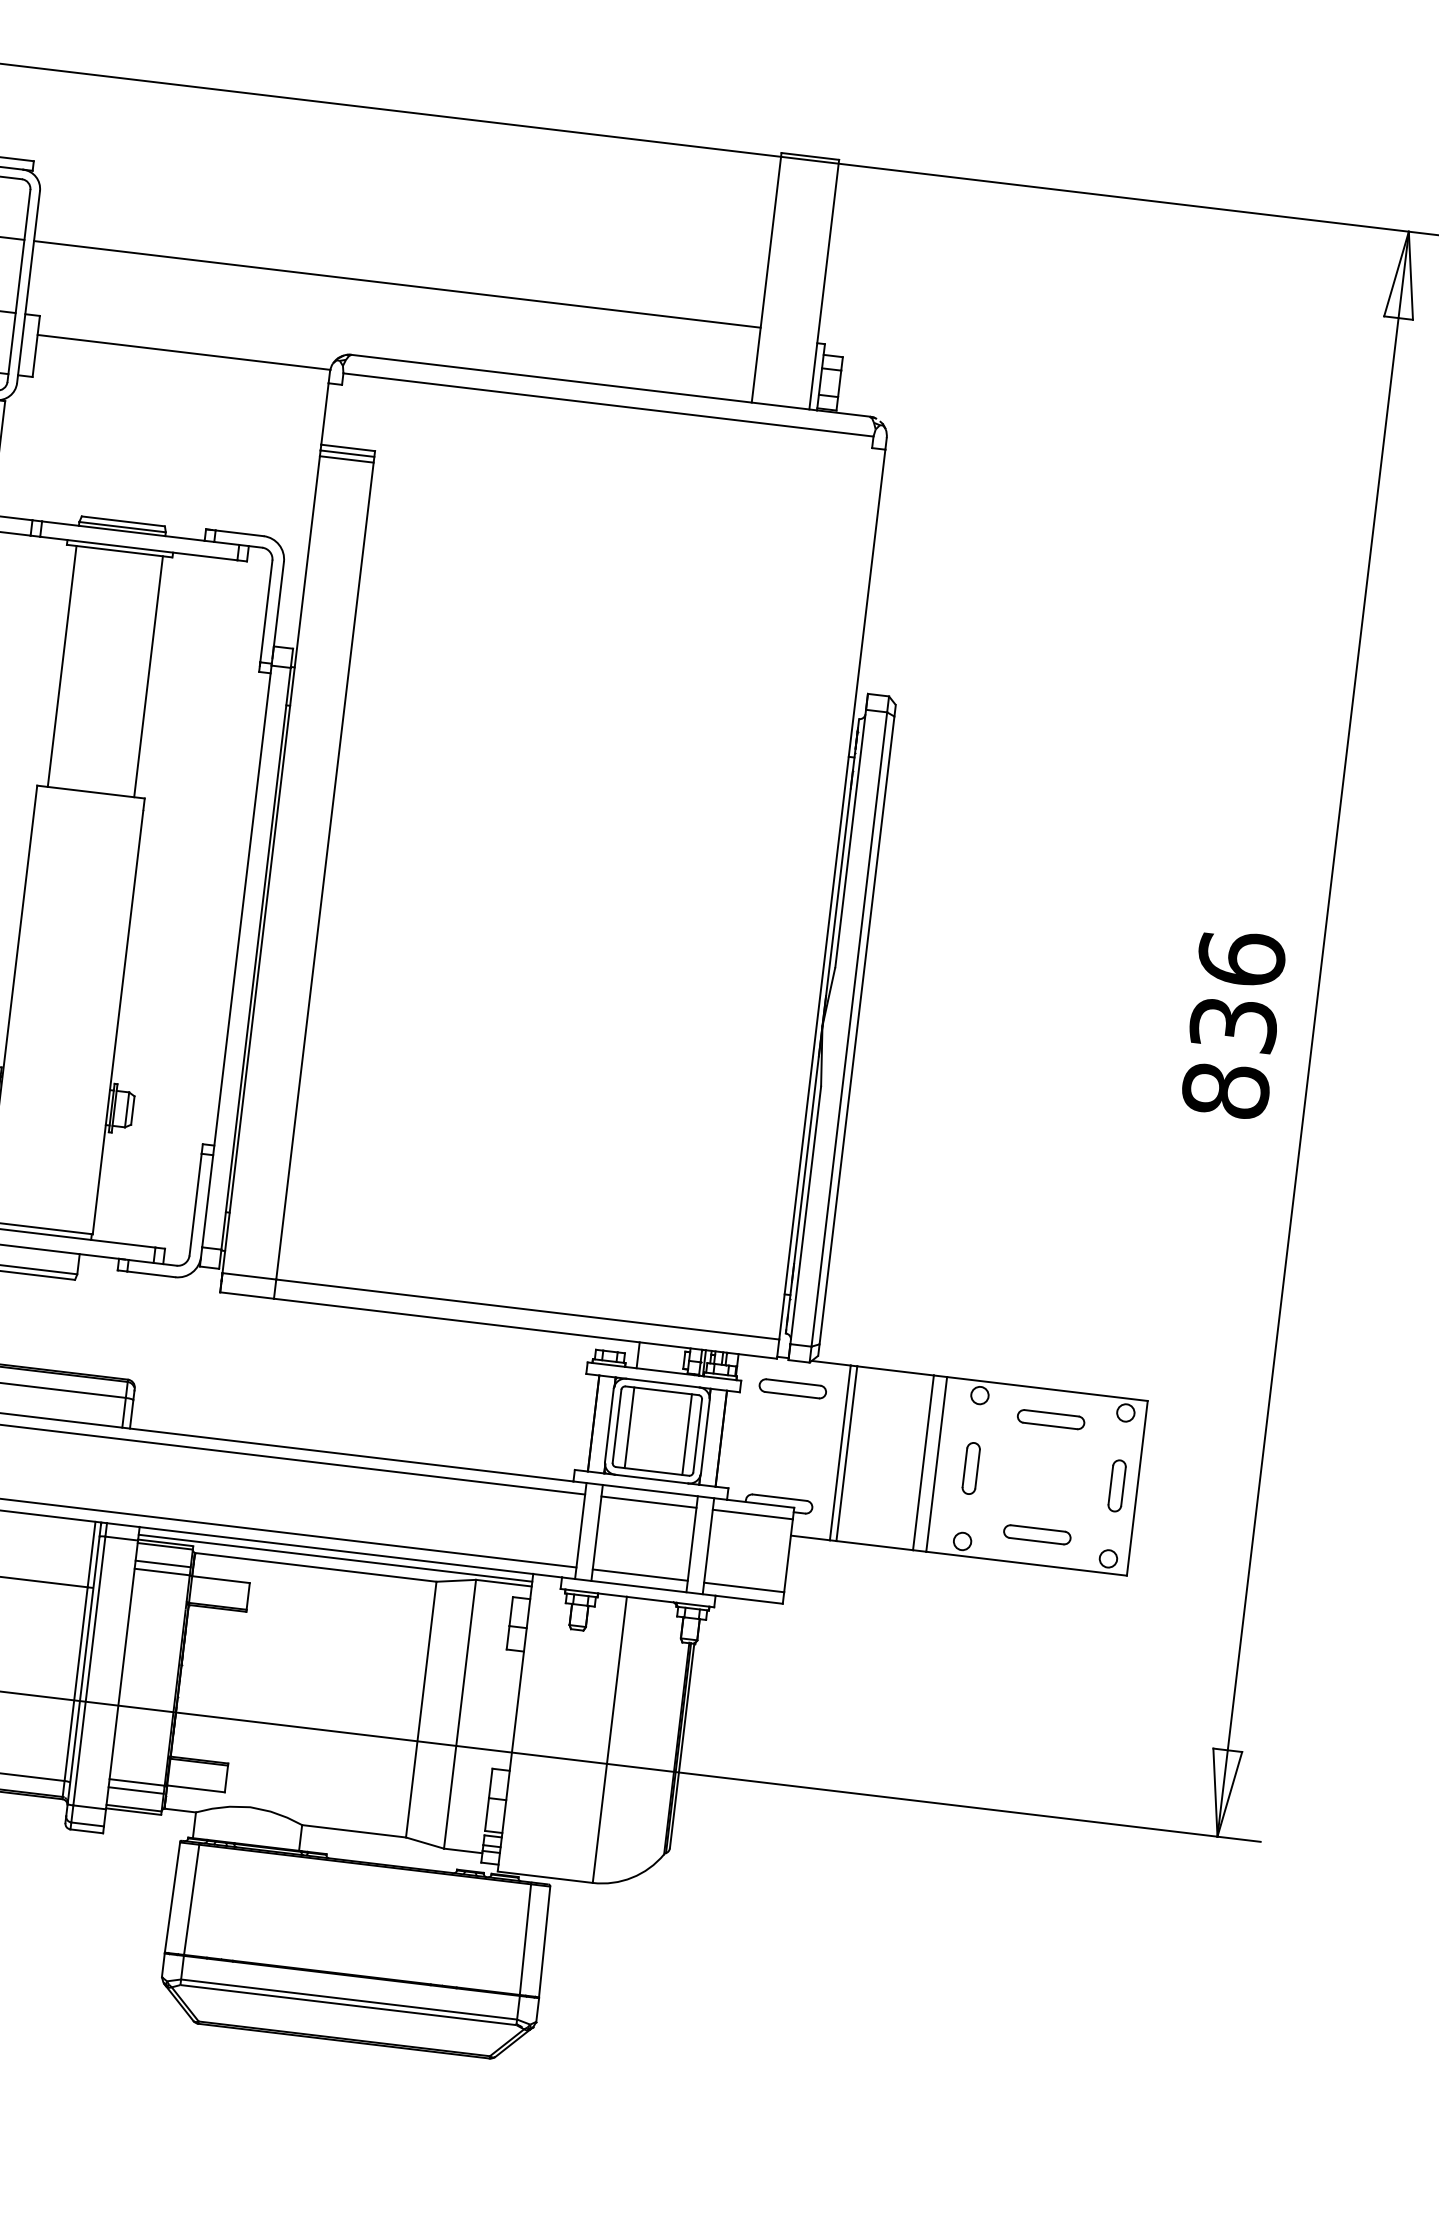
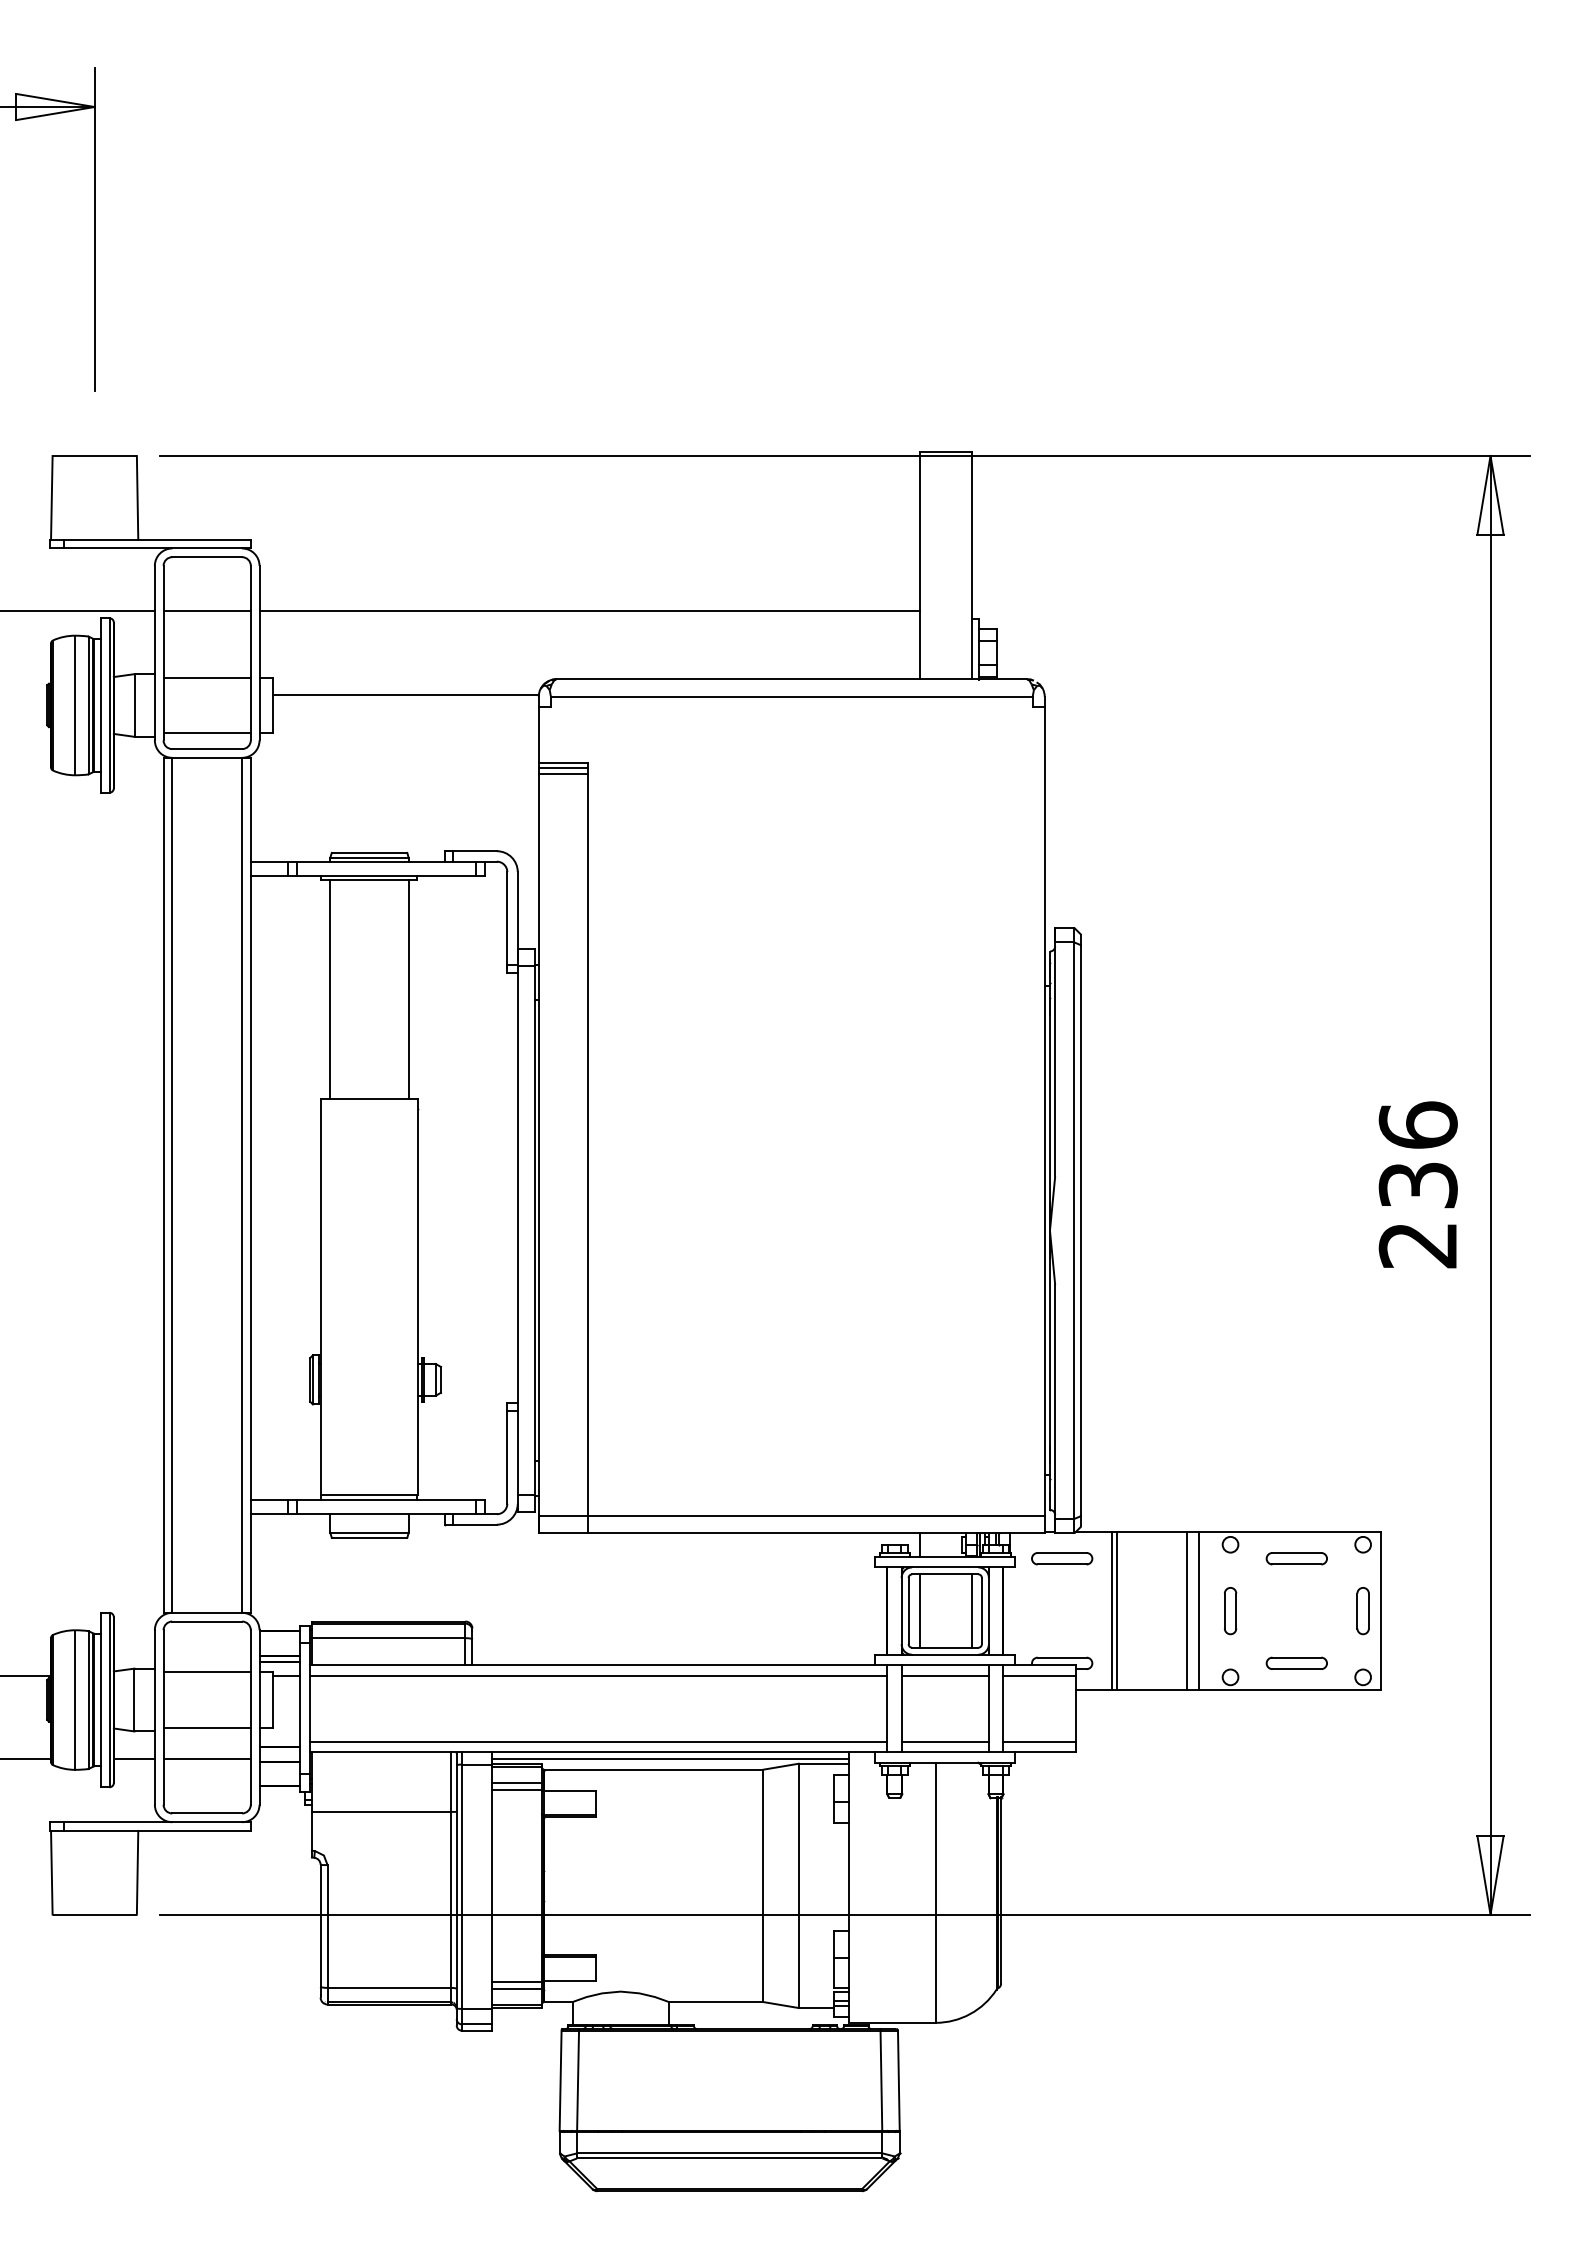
text: (1225, 1089) -> (1417, 1244), 836 -> 236

